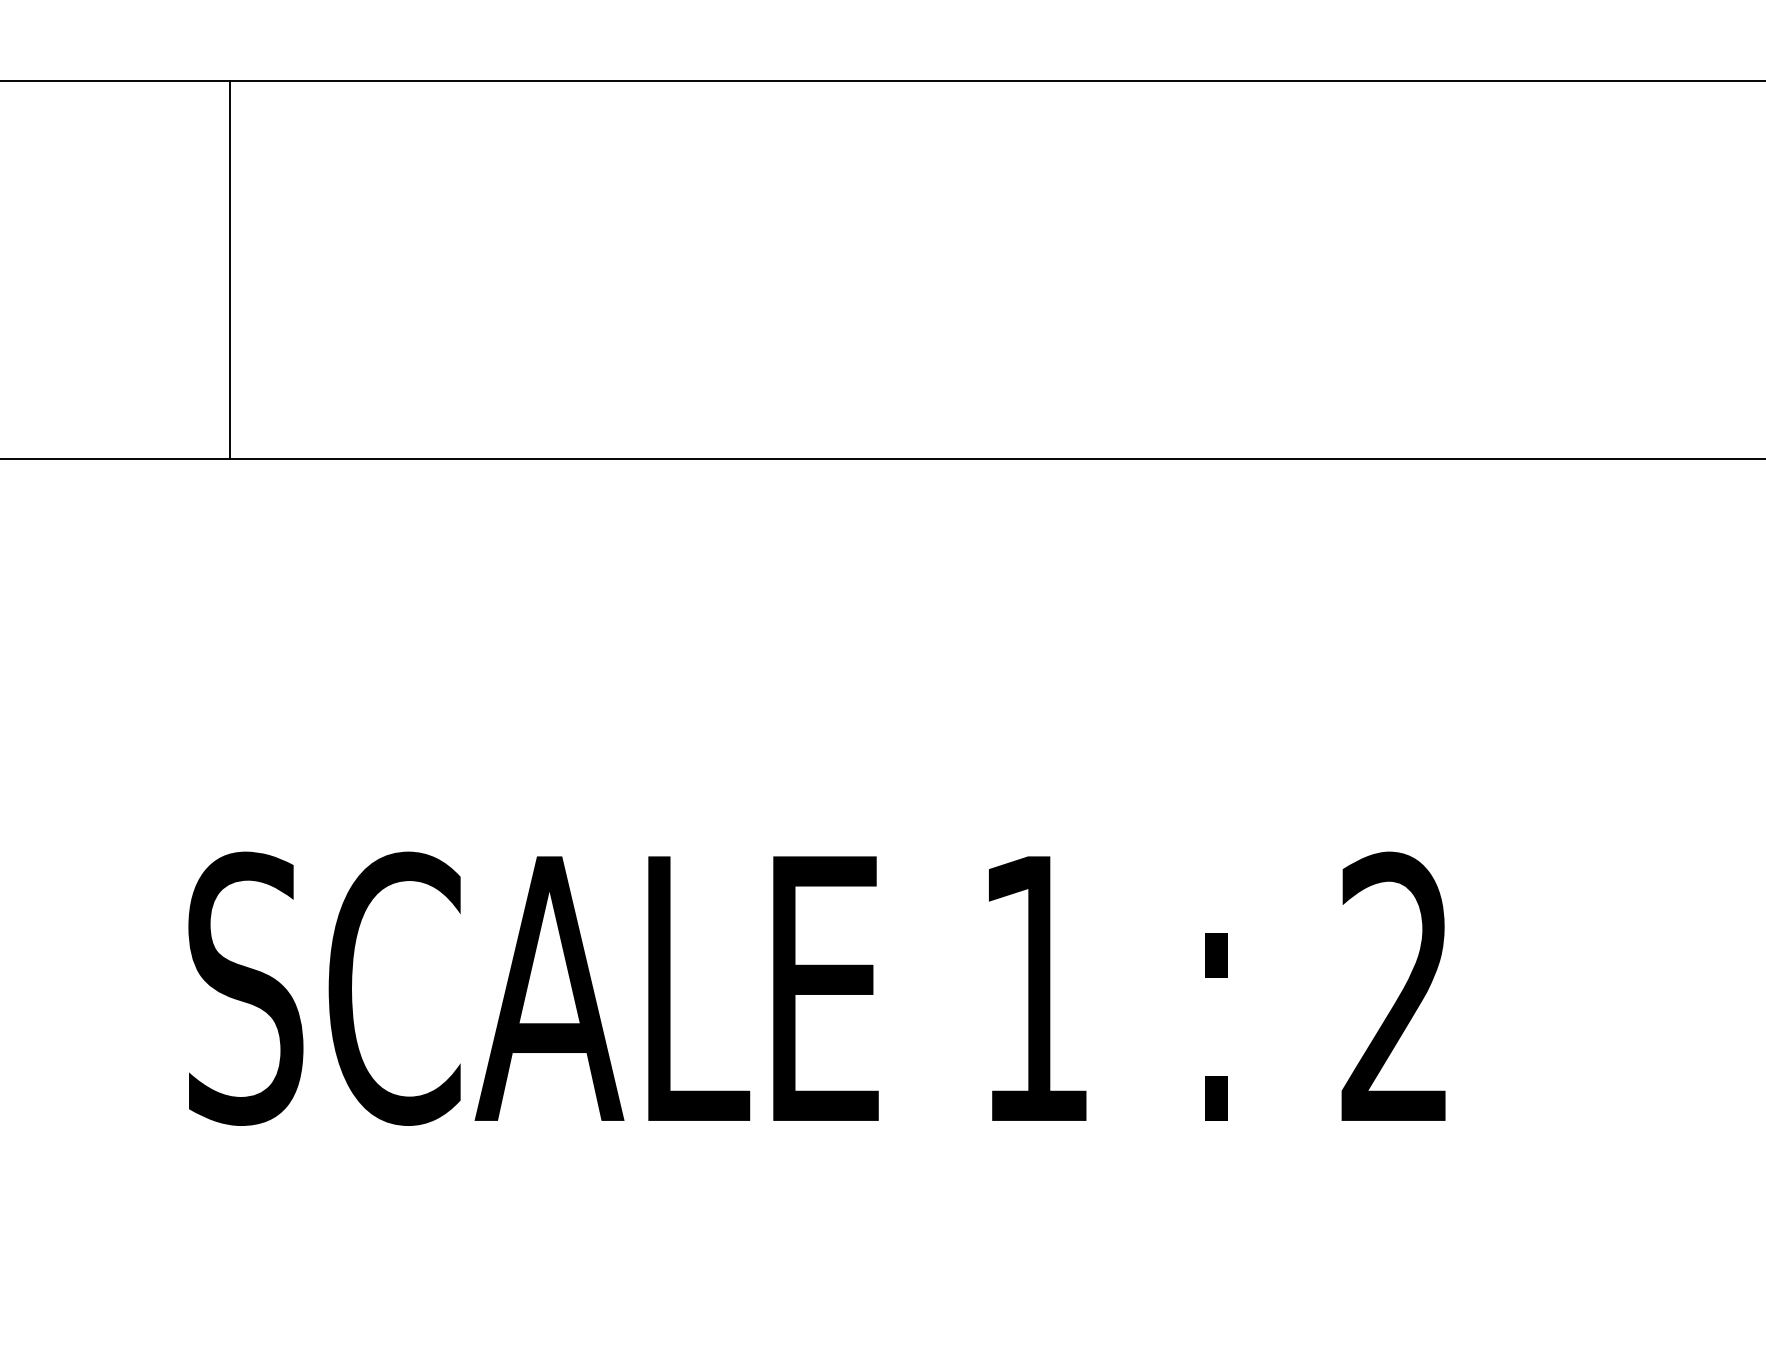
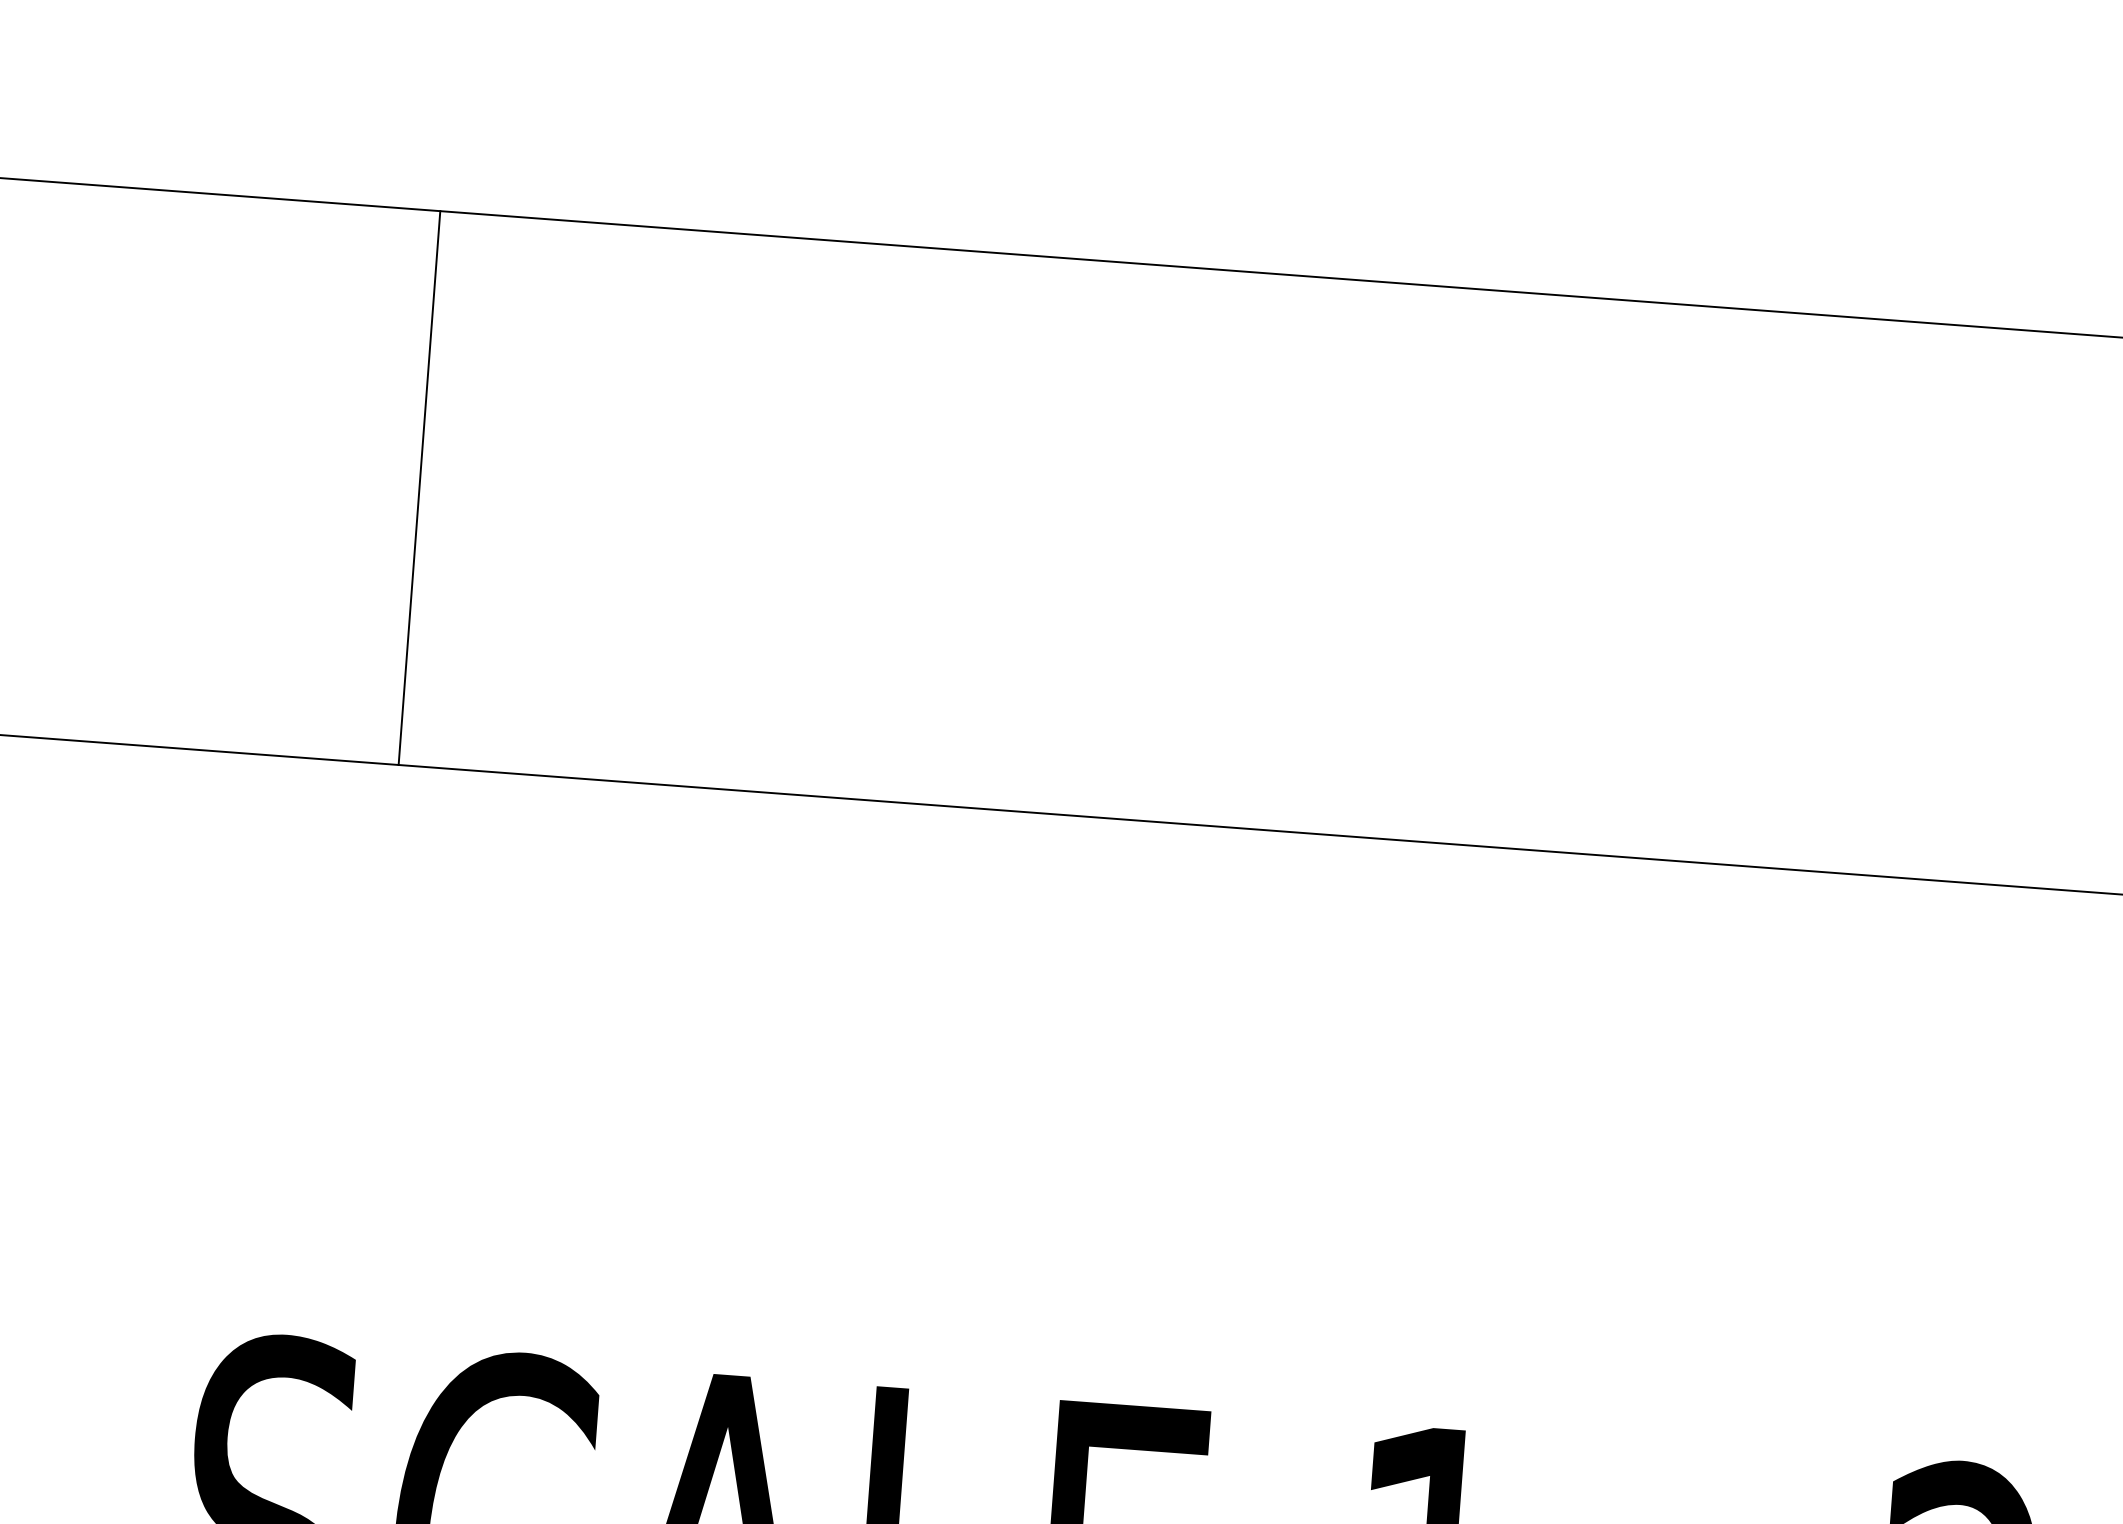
line: (230, 270) -> (419, 488), moved

